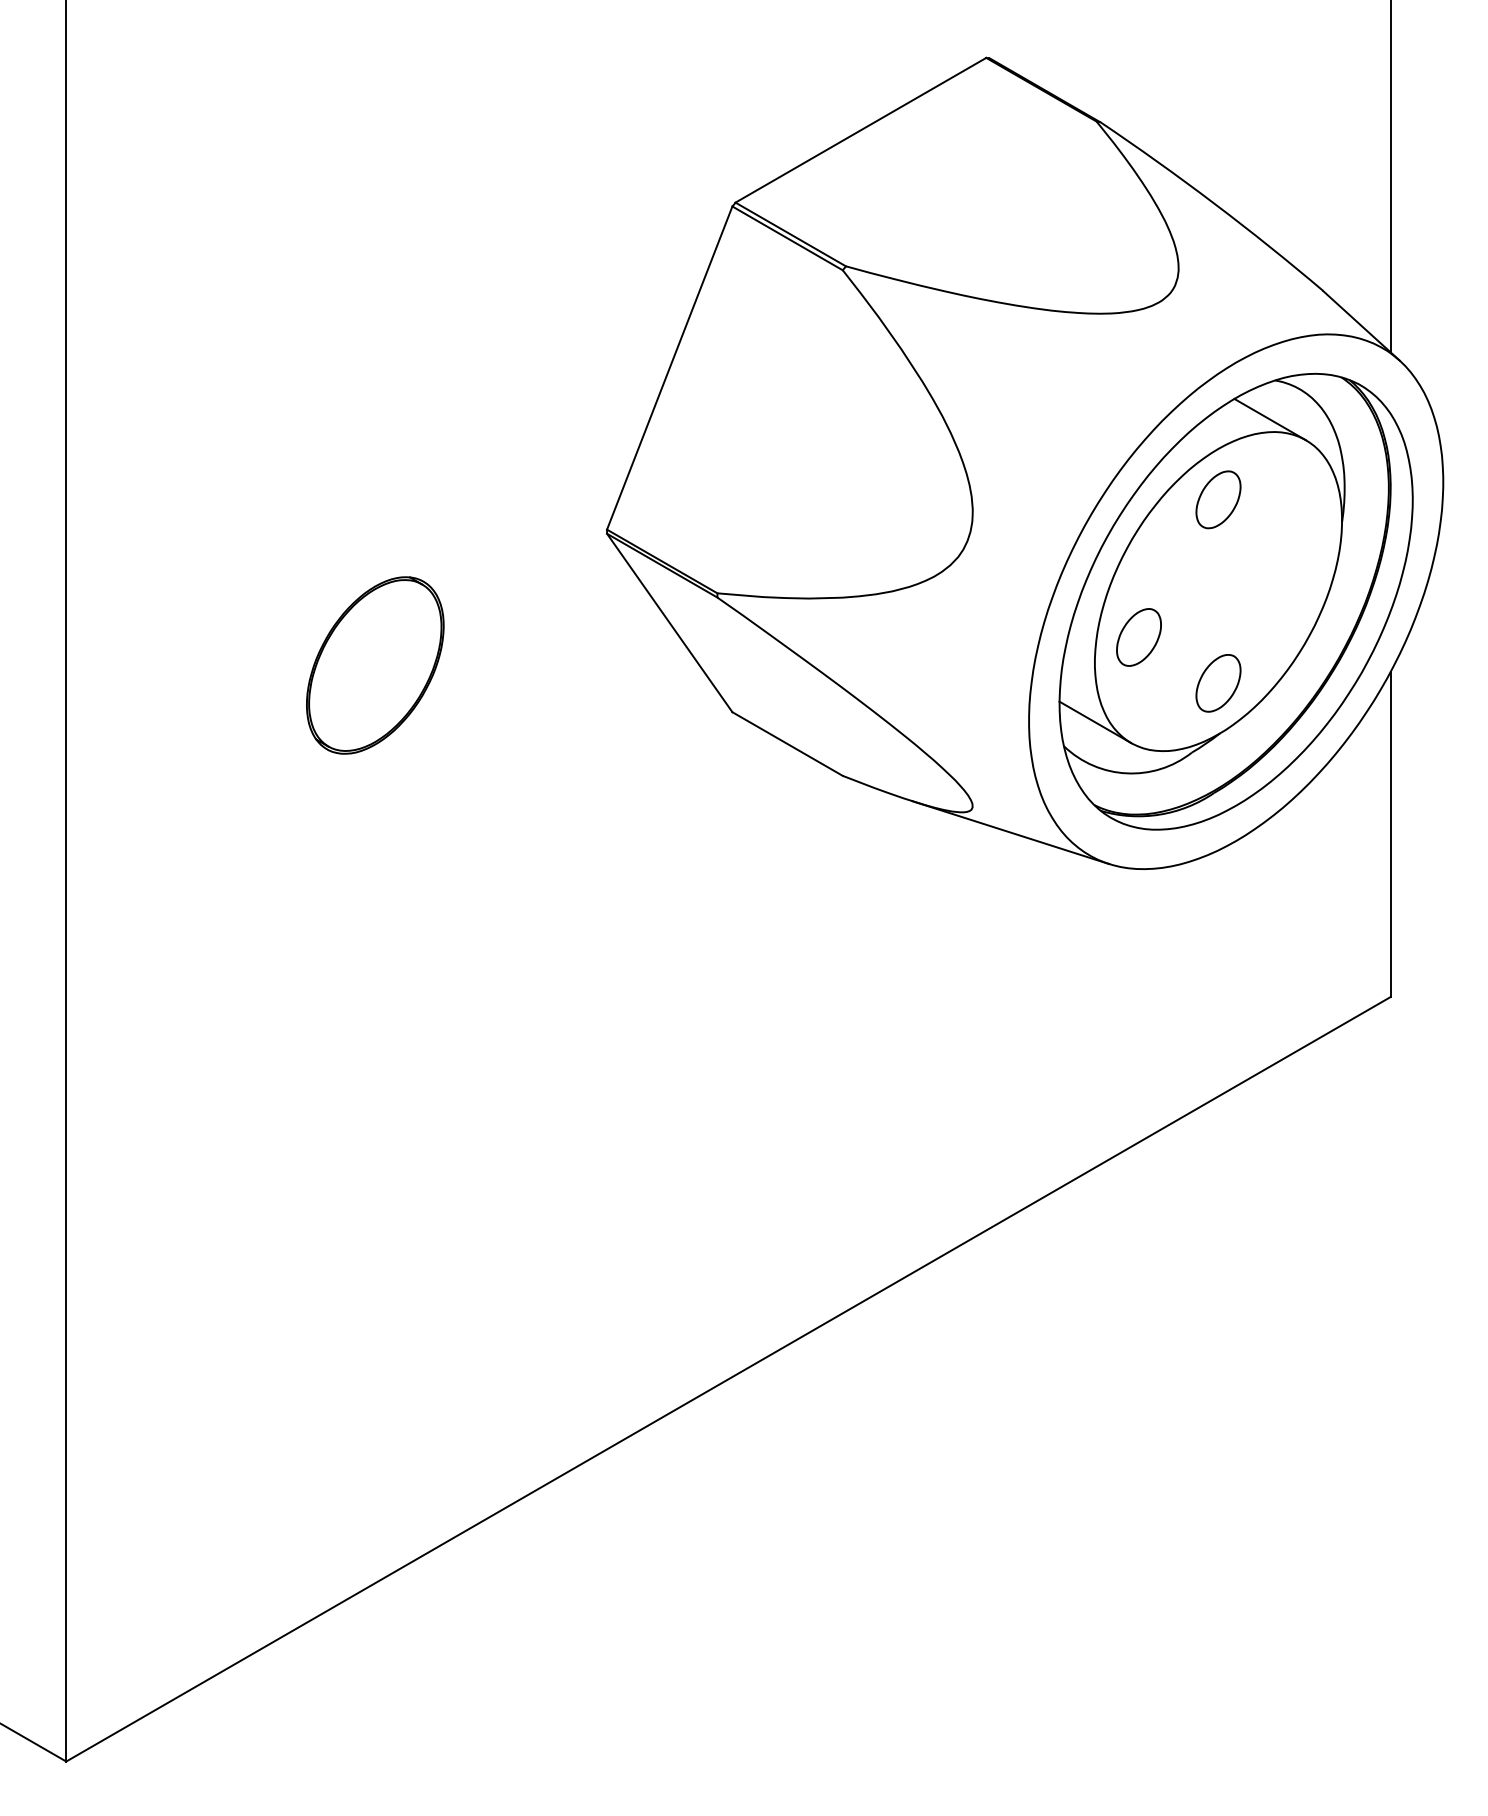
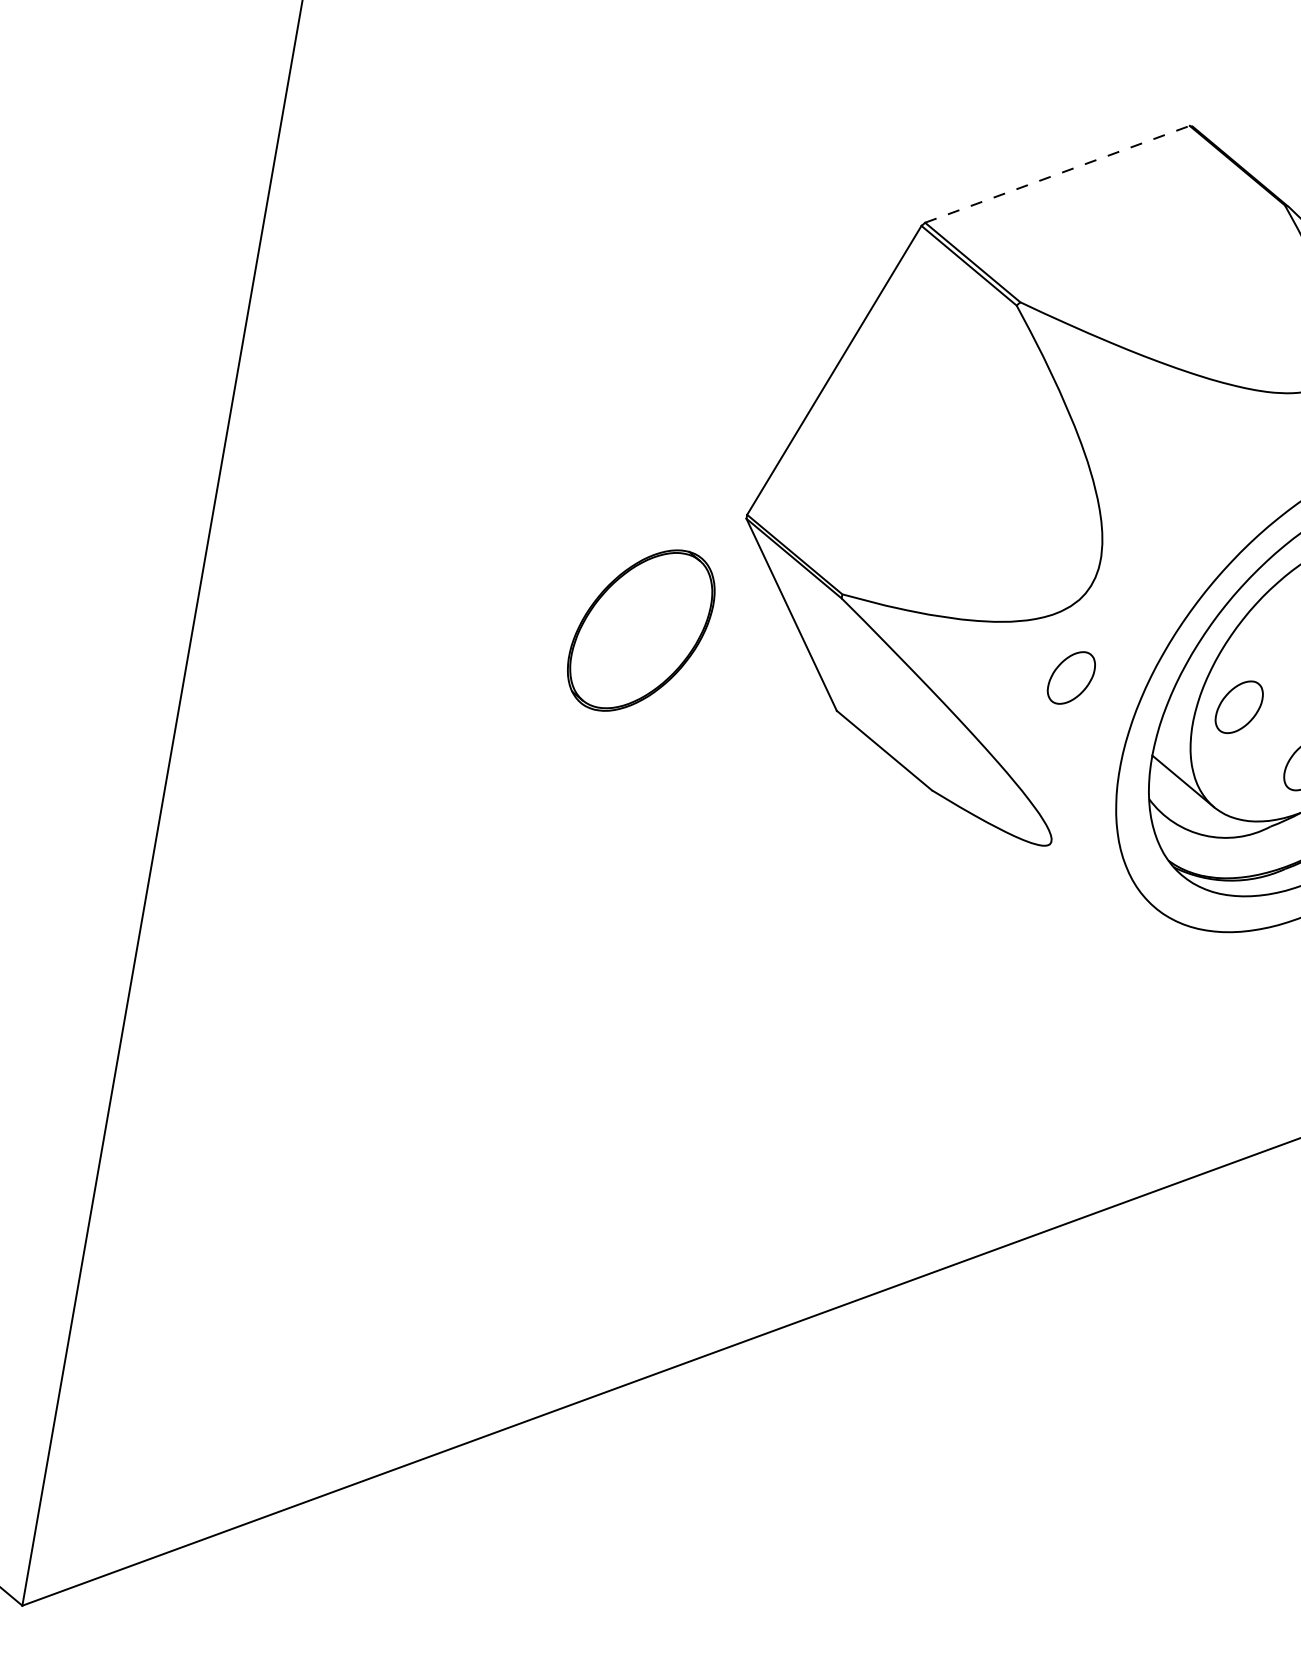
line: (860, 130) -> (1057, 174), solid -> dashed
part: (963, 637) -> (1070, 677), added
part: (375, 665) -> (641, 630), moved
line: (1010, 832) -> (1083, 872), removed

